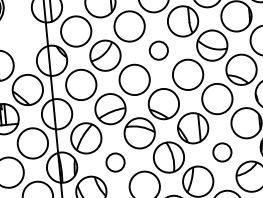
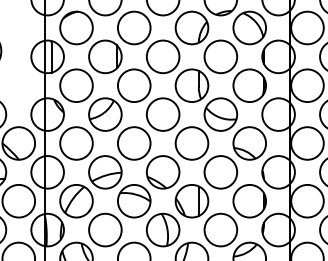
circle: (158, 50) -> (162, 114), size x1.67
circle: (221, 151) -> (220, 229), size x1.67
circle: (115, 162) -> (105, 229), size x1.67

